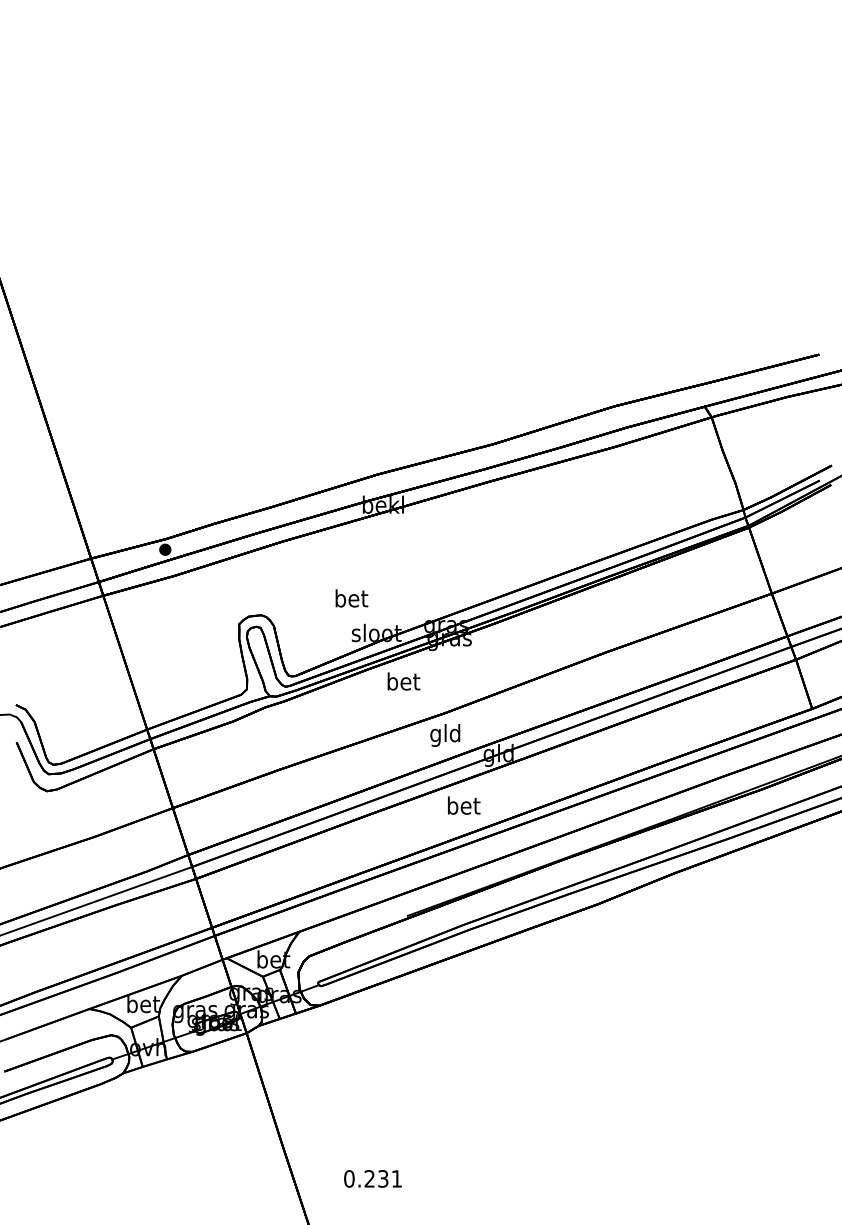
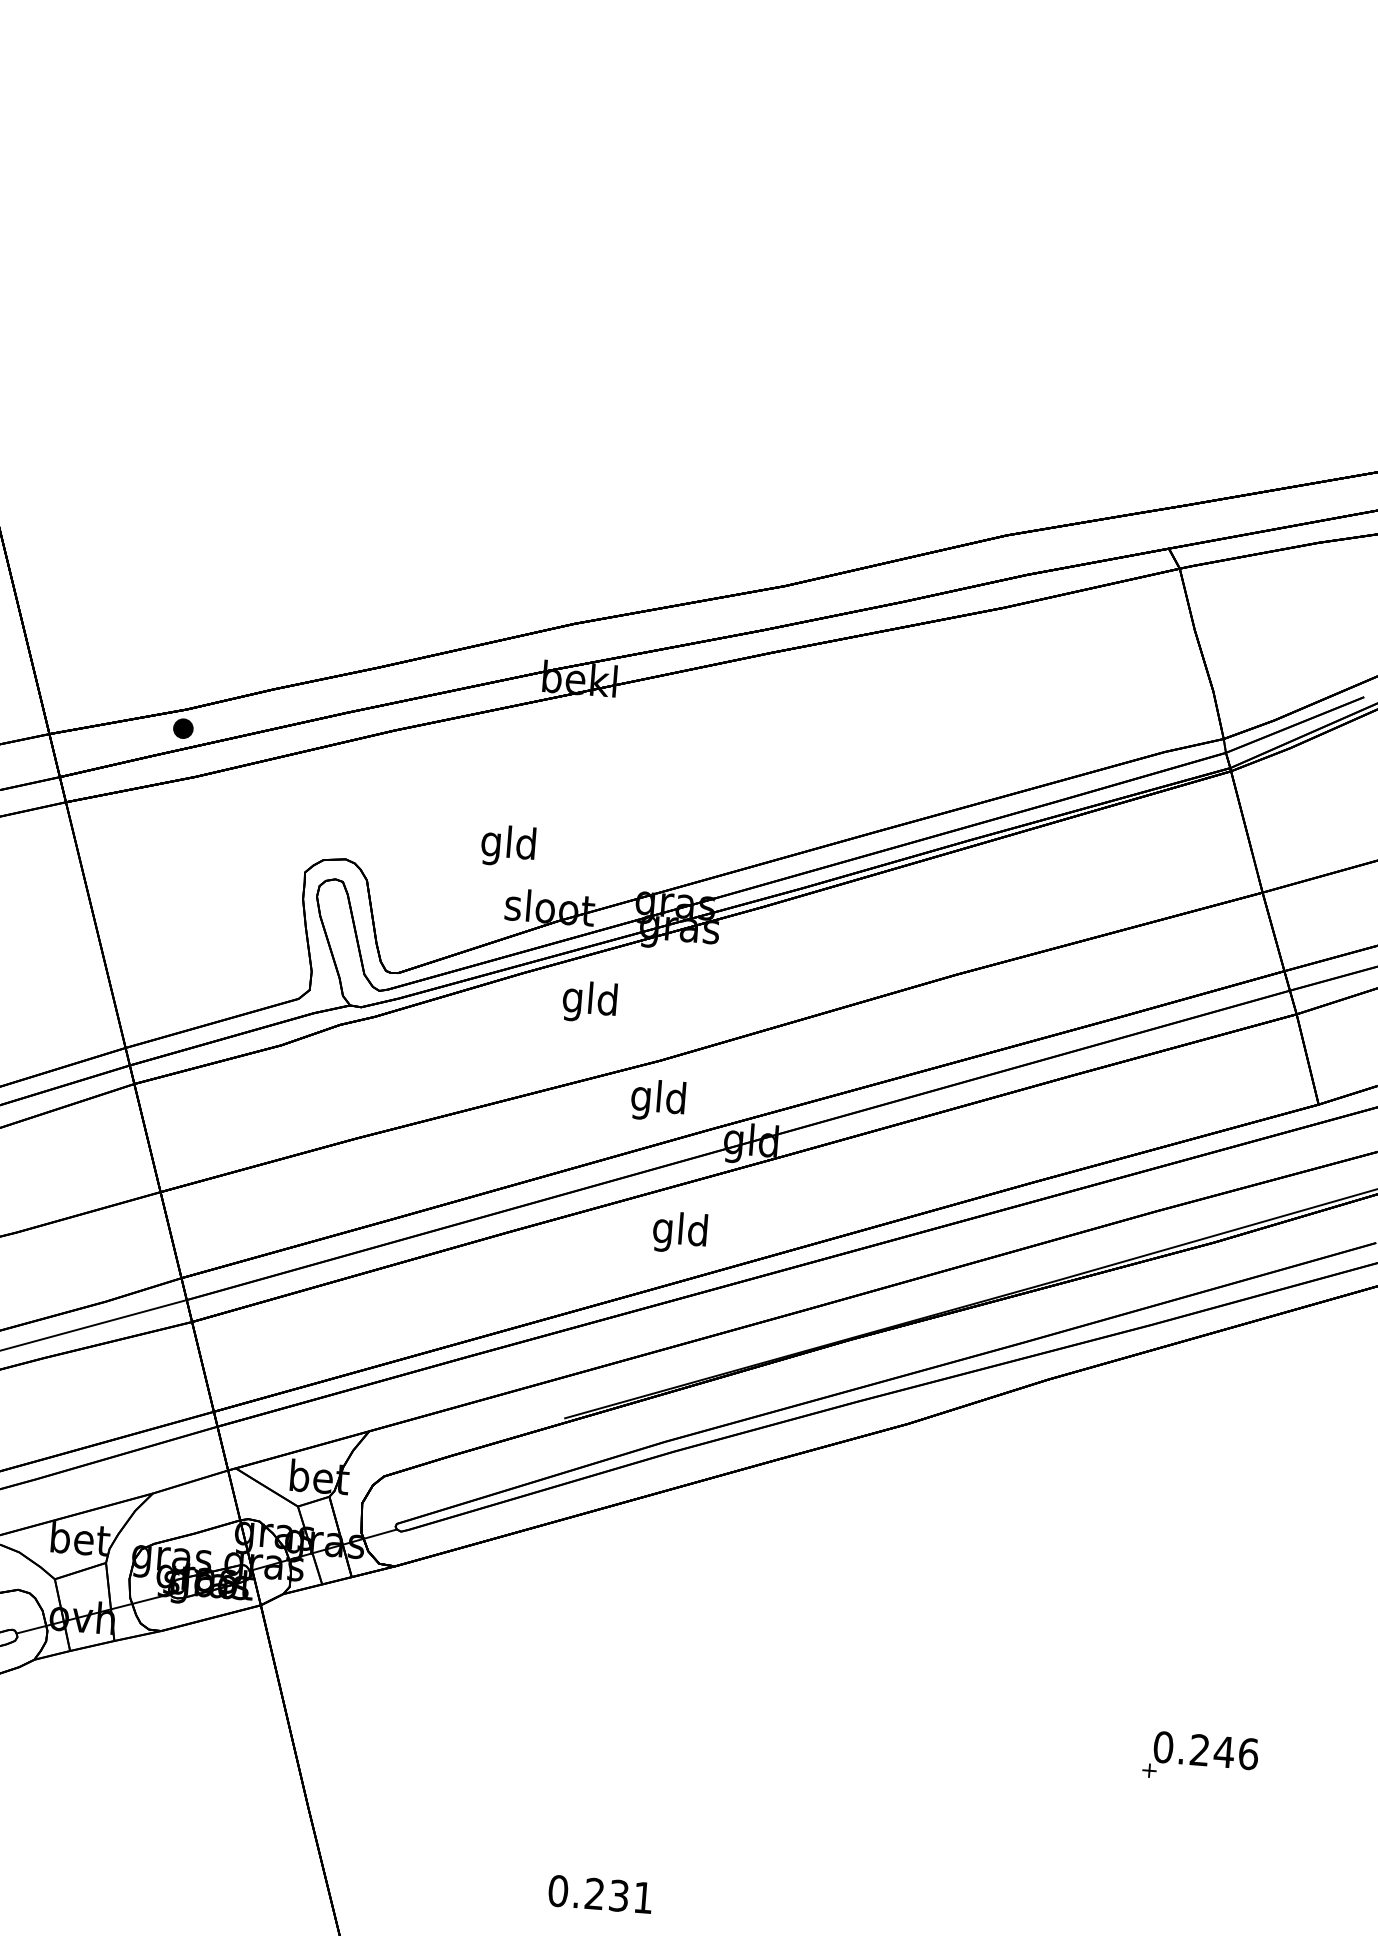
text: (351, 600) -> (509, 845), bet -> gld
text: (403, 683) -> (590, 1001), bet -> gld
text: (464, 807) -> (682, 1232), bet -> gld
part: (775, 1076) -> (1201, 1757), added
text: (372, 1178) -> (599, 1893), moved

